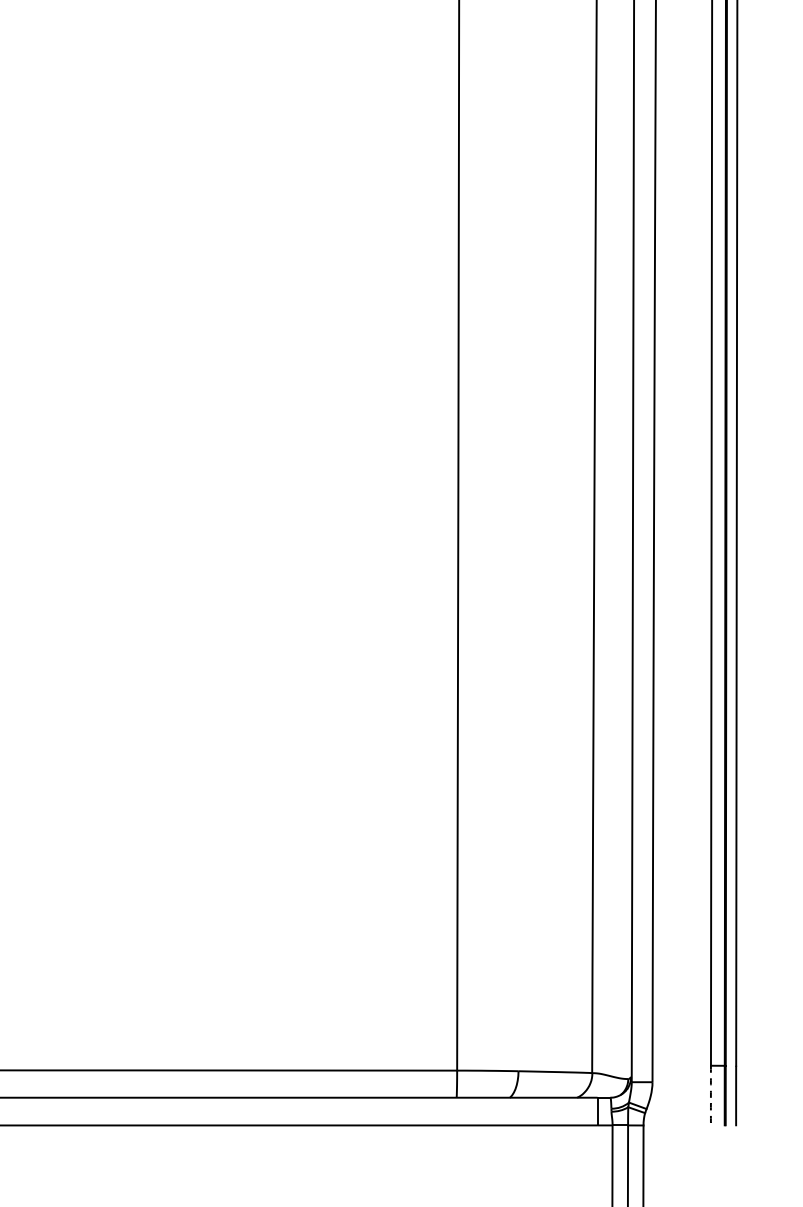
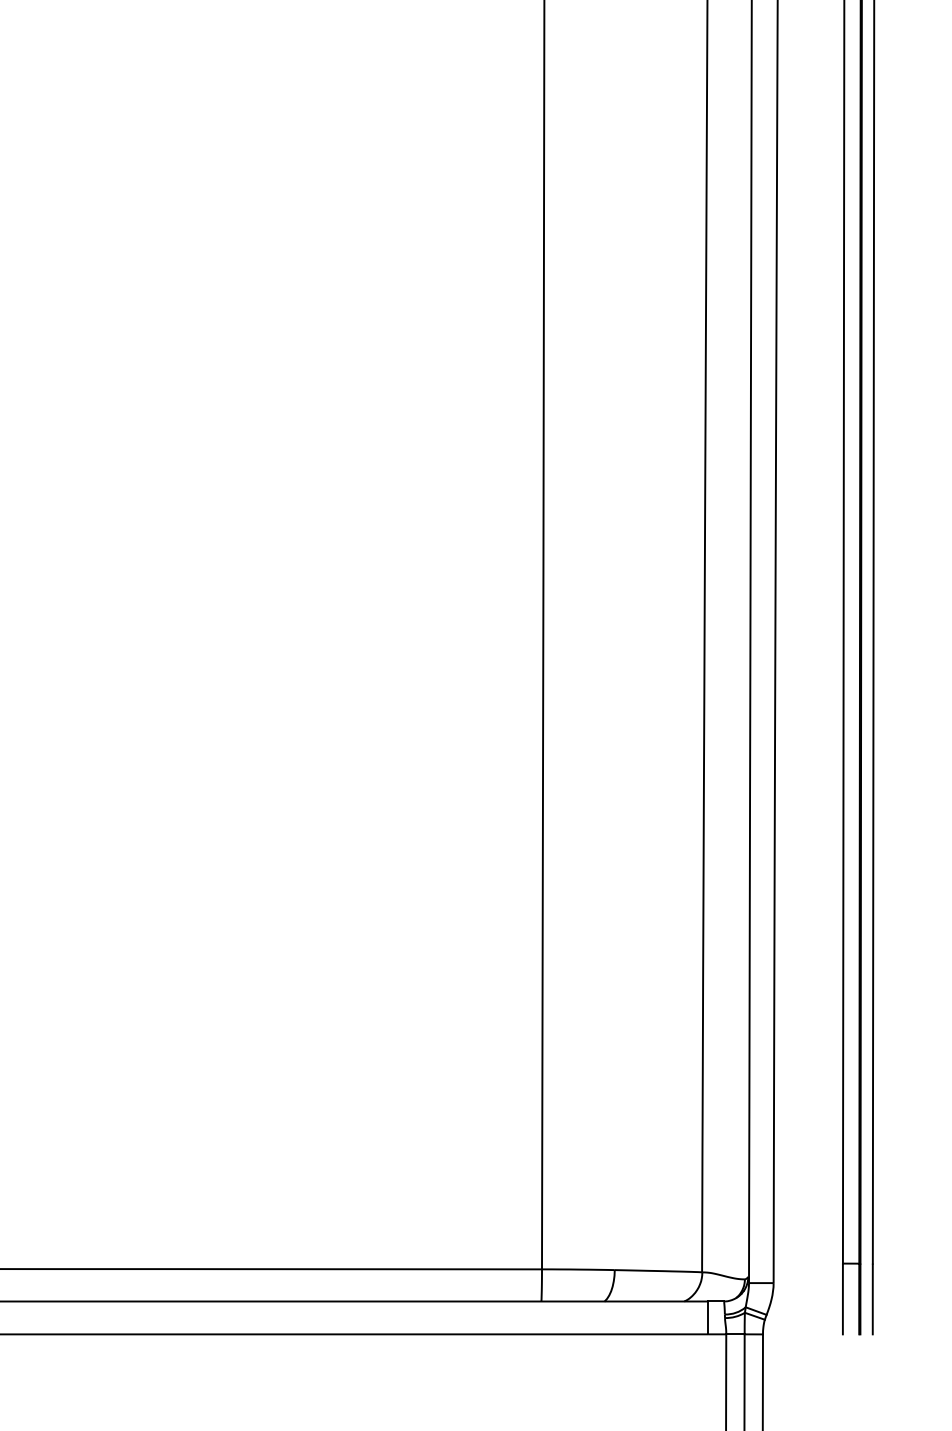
arc: (710, 1096) -> (842, 1300), dashed -> solid

